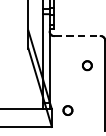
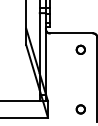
line: (77, 36) -> (71, 33), dashed -> solid
part: (86, 65) -> (80, 49), moved
part: (67, 110) -> (80, 109), moved

